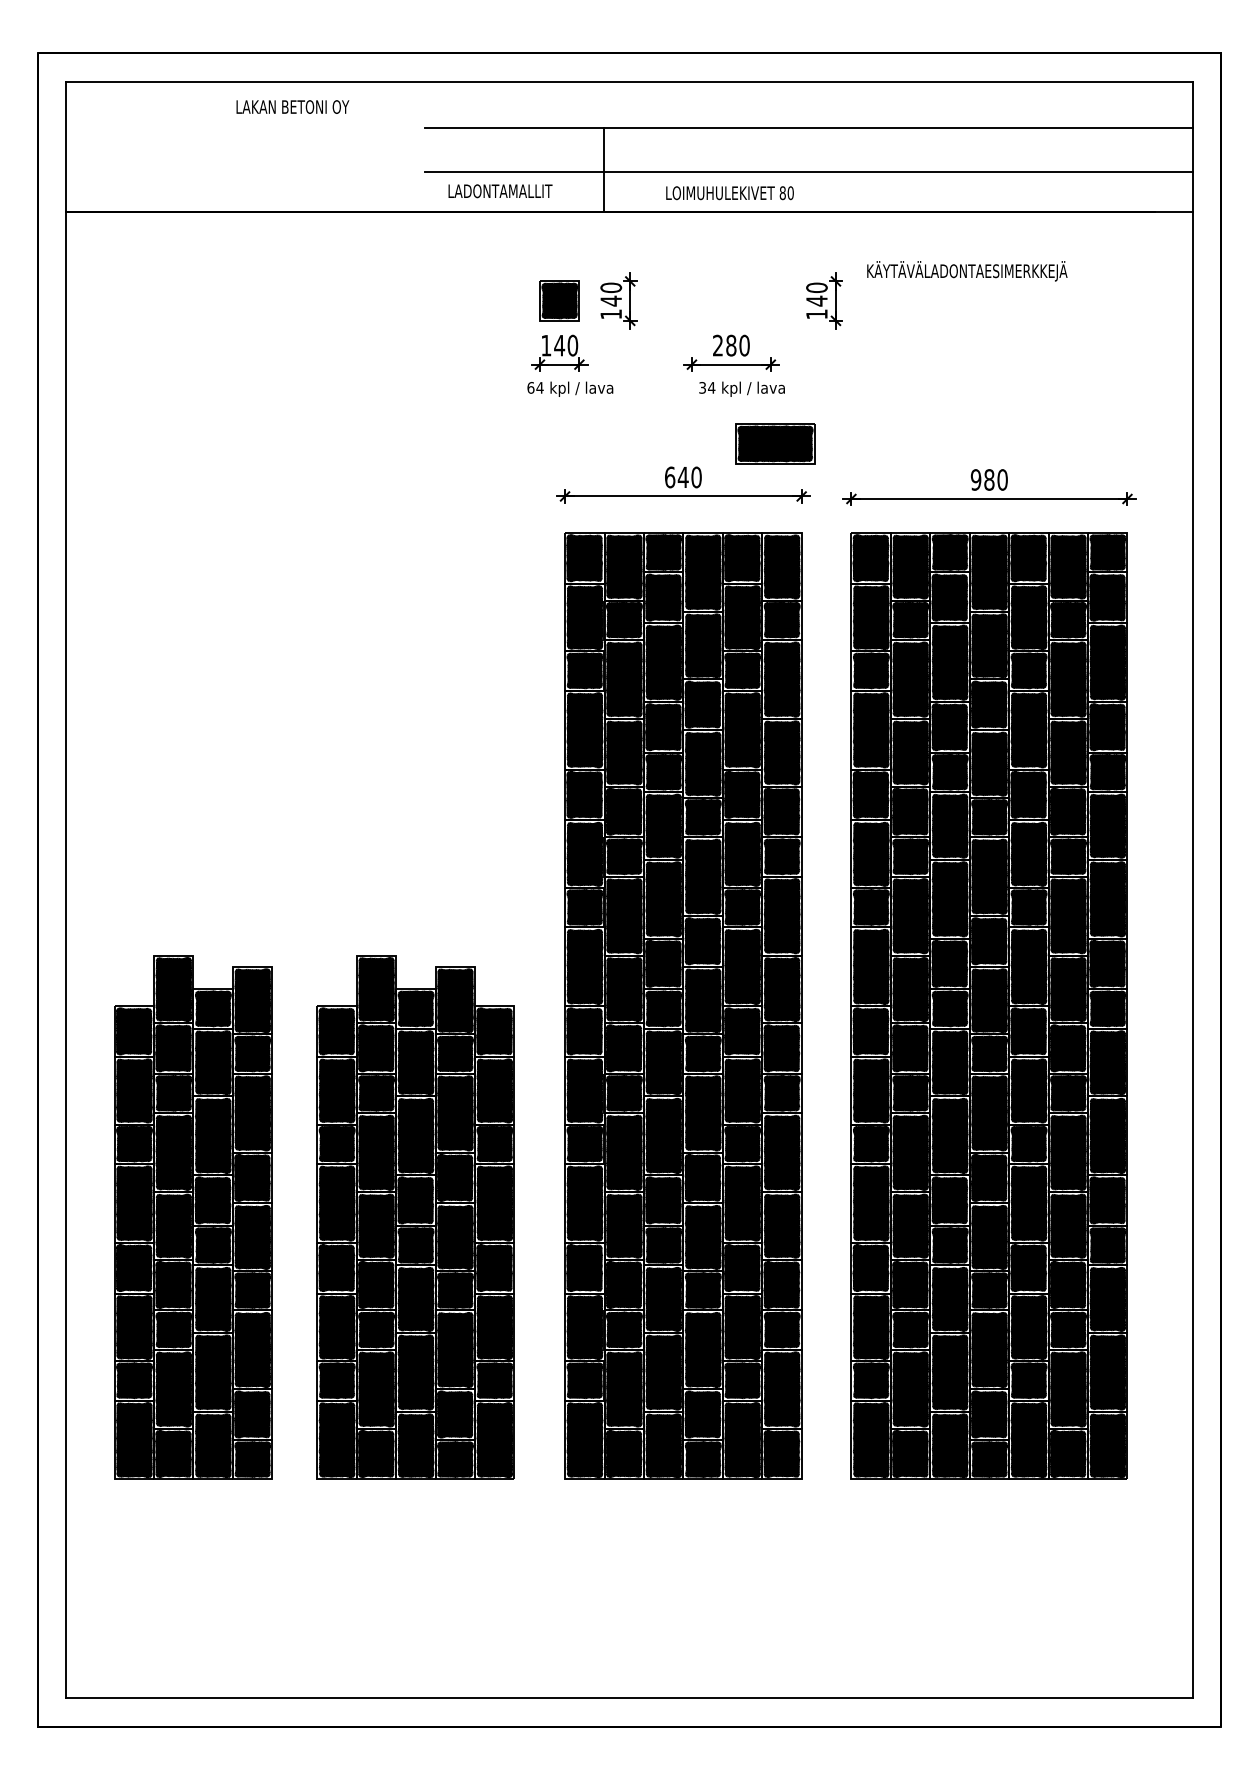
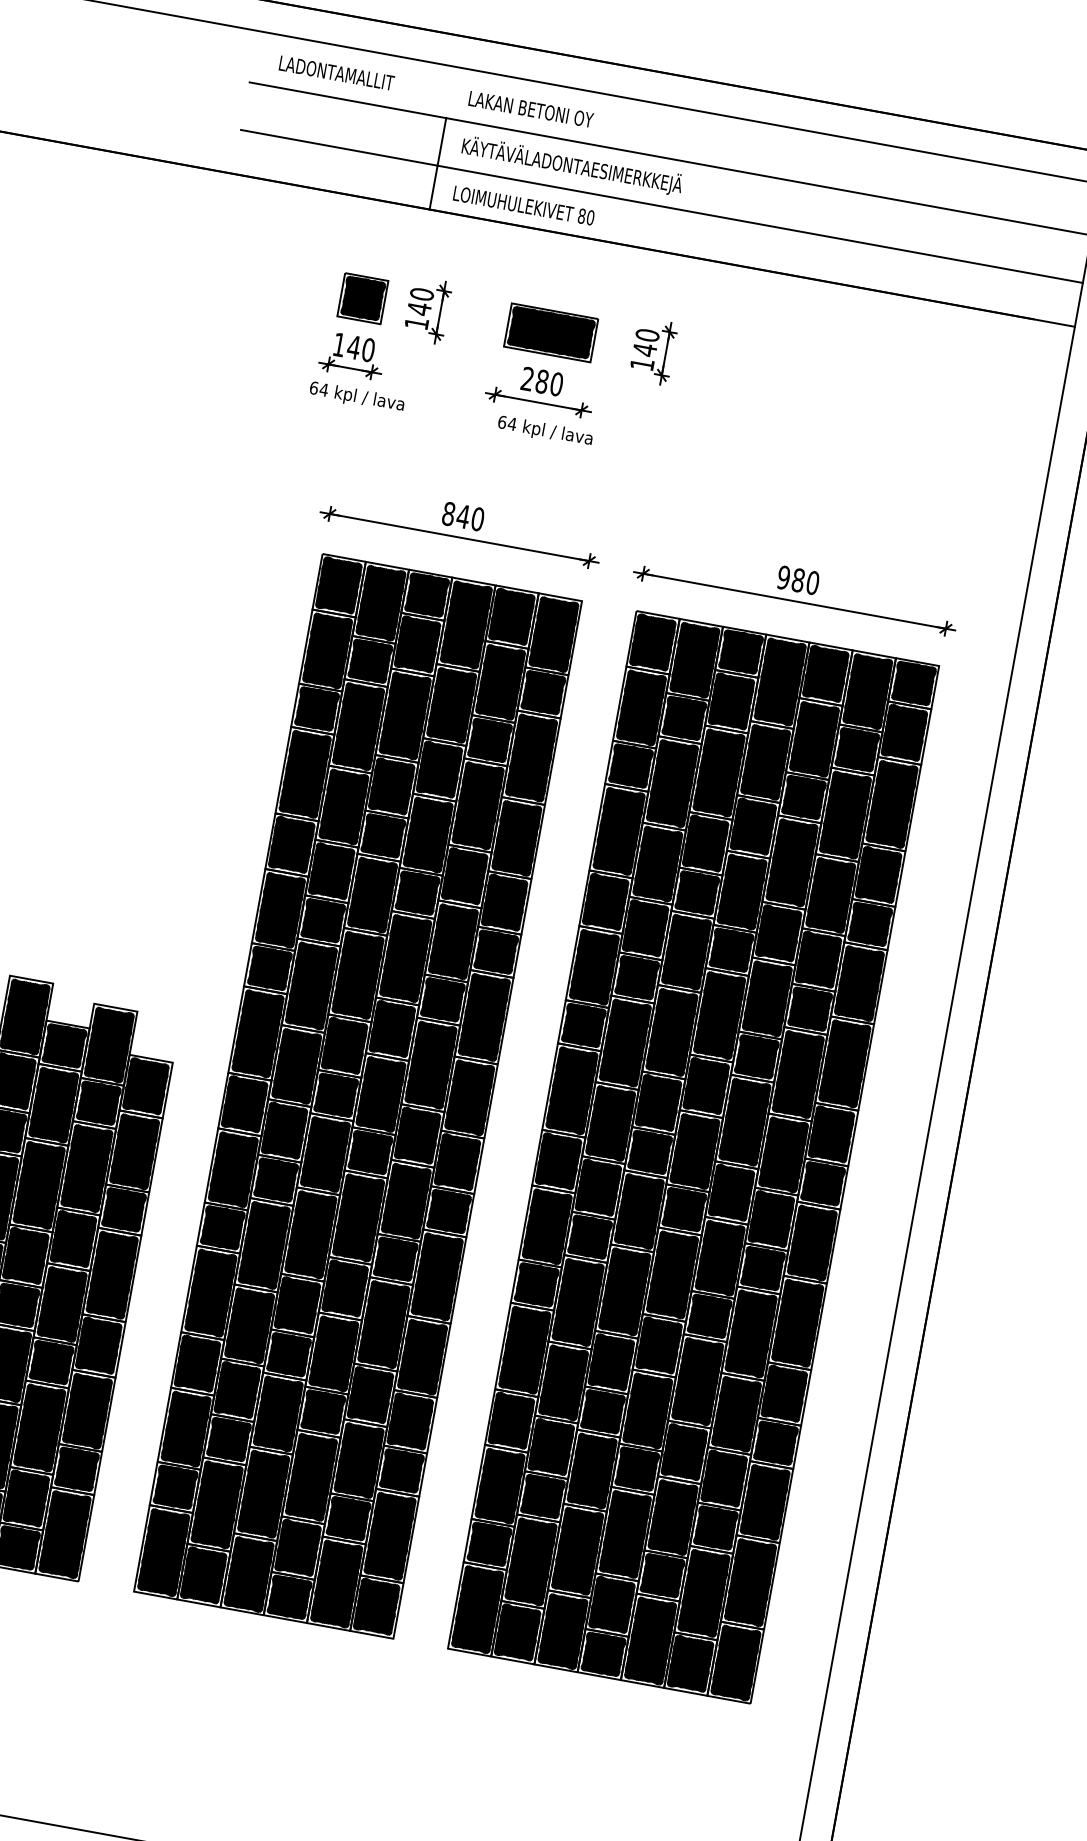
text: (292, 106) -> (530, 108), moved
text: (500, 191) -> (336, 73), moved
text: (729, 193) -> (523, 205), moved
text: (967, 271) -> (572, 166), moved
text: (702, 387) -> (502, 421), 34 -> 64
part: (775, 443) -> (551, 332), moved
text: (670, 477) -> (449, 514), 640 -> 840

